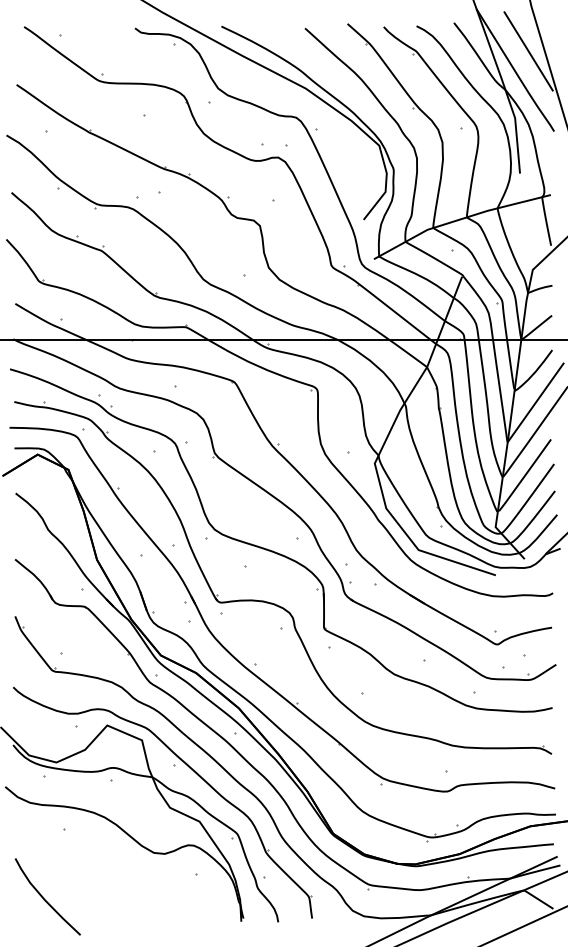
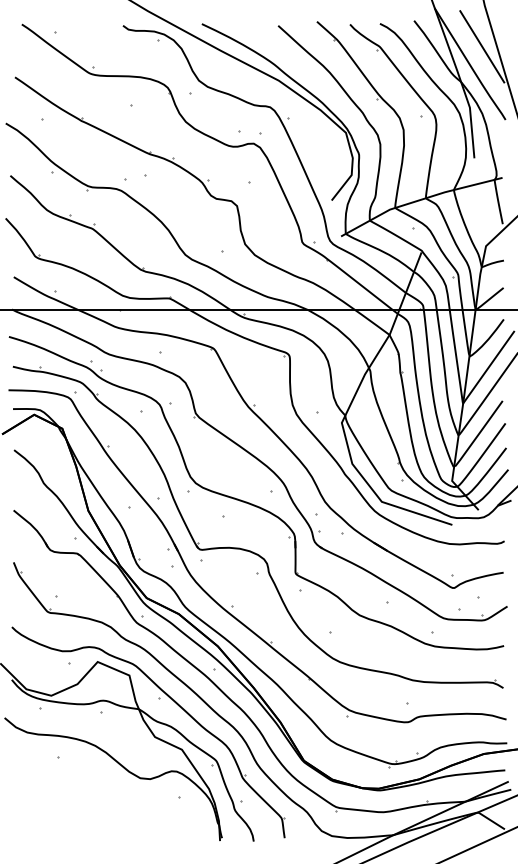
curve: (44, 898) -> (40, 819), removed

